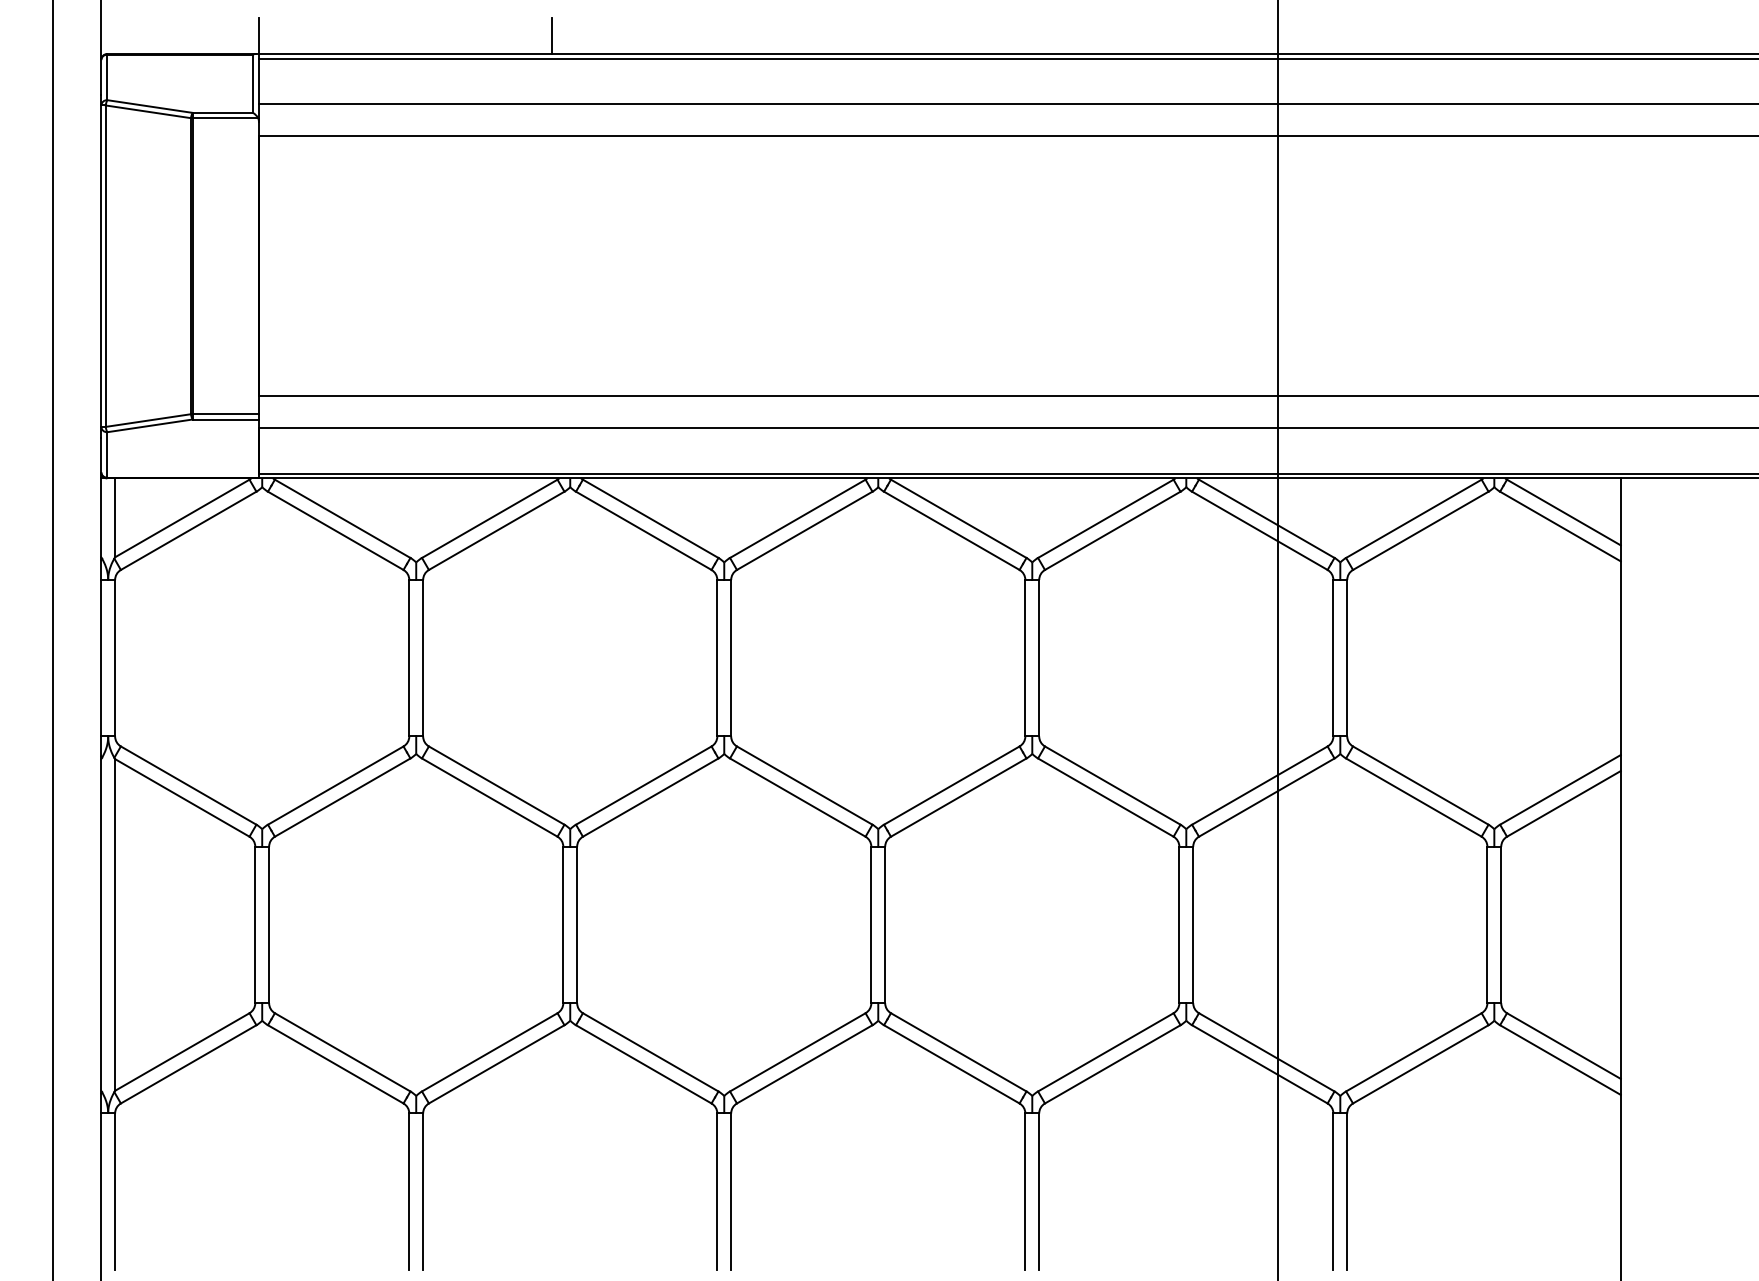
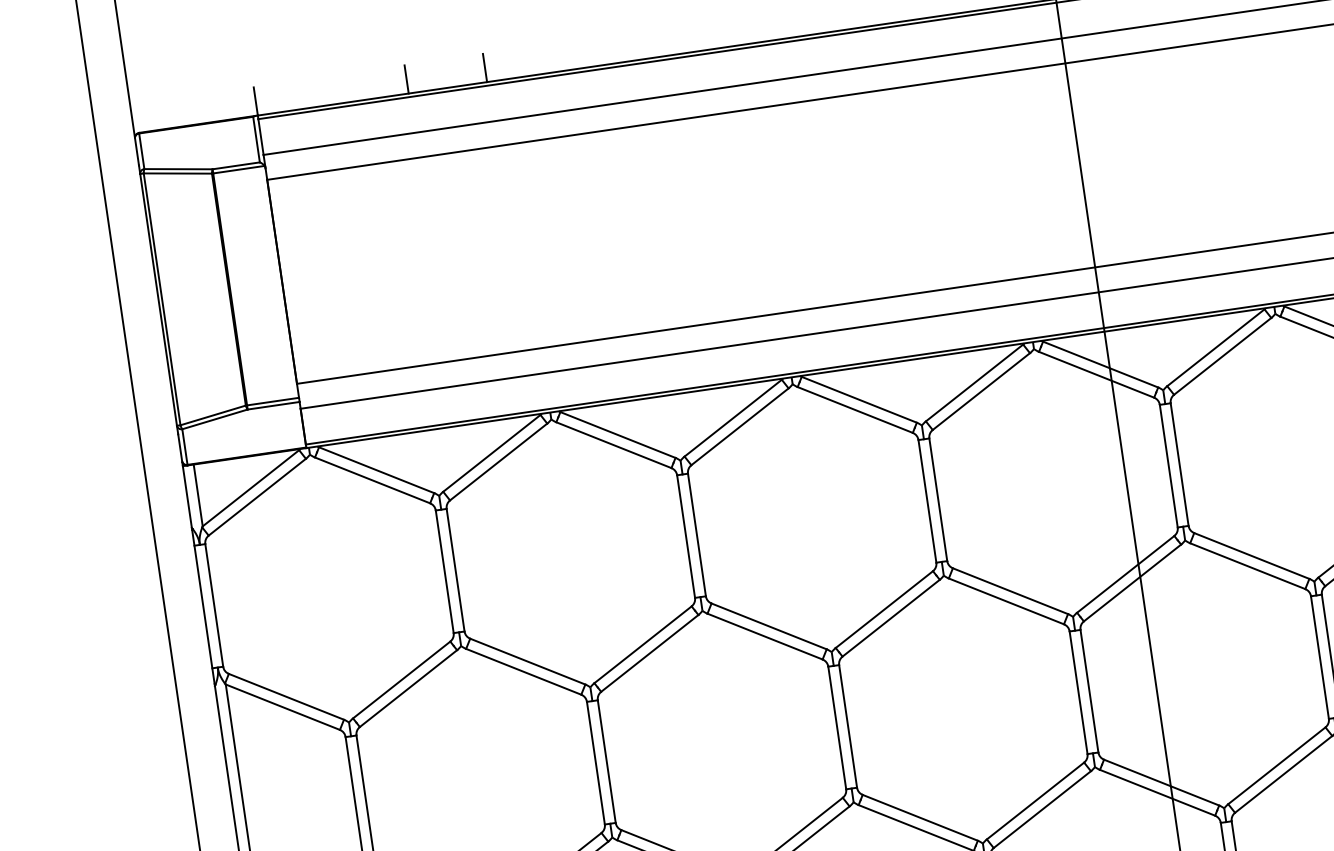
line: (451, 35) -> (406, 79), added

